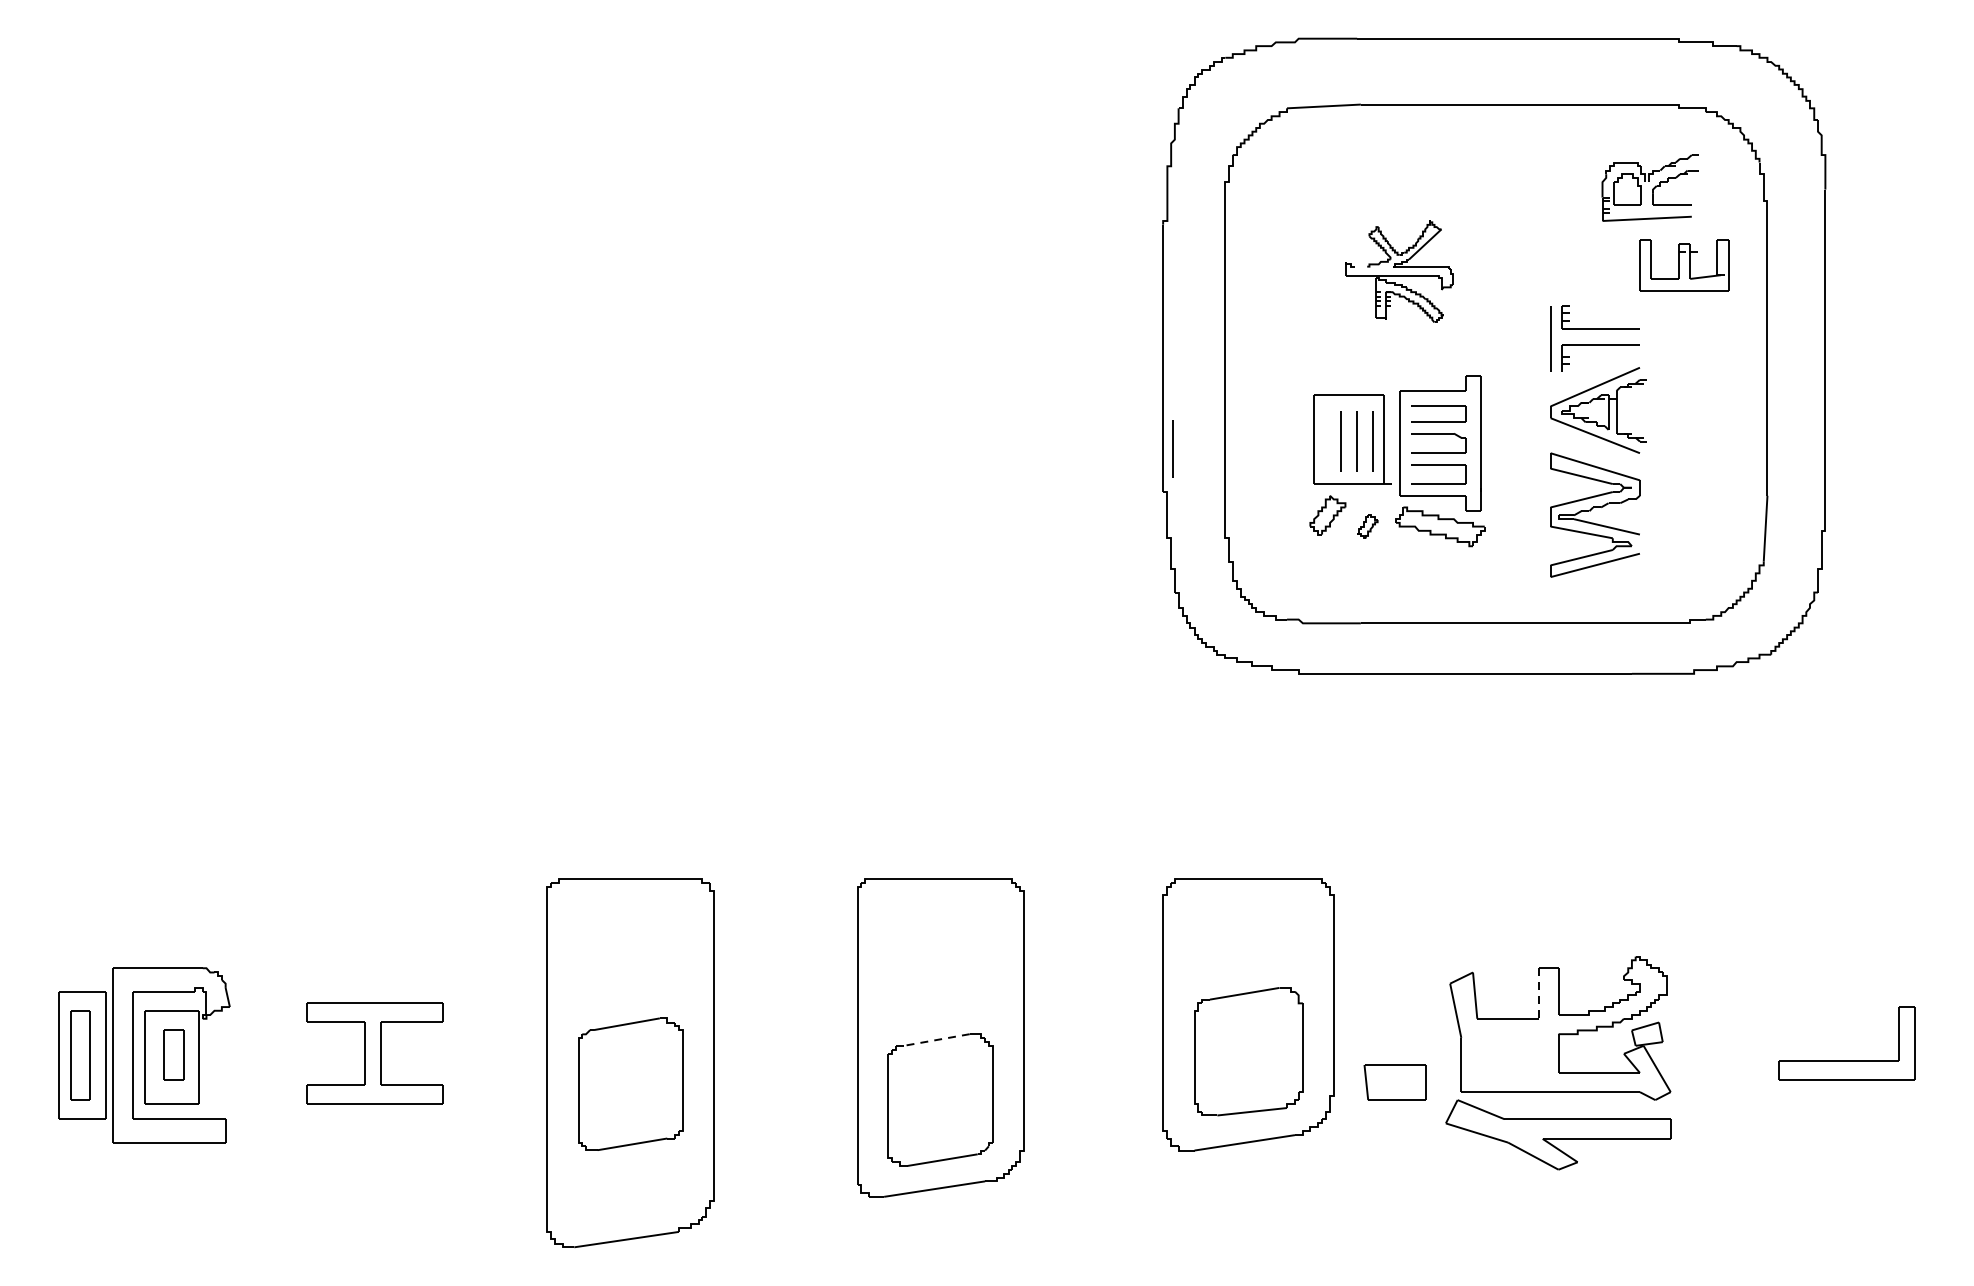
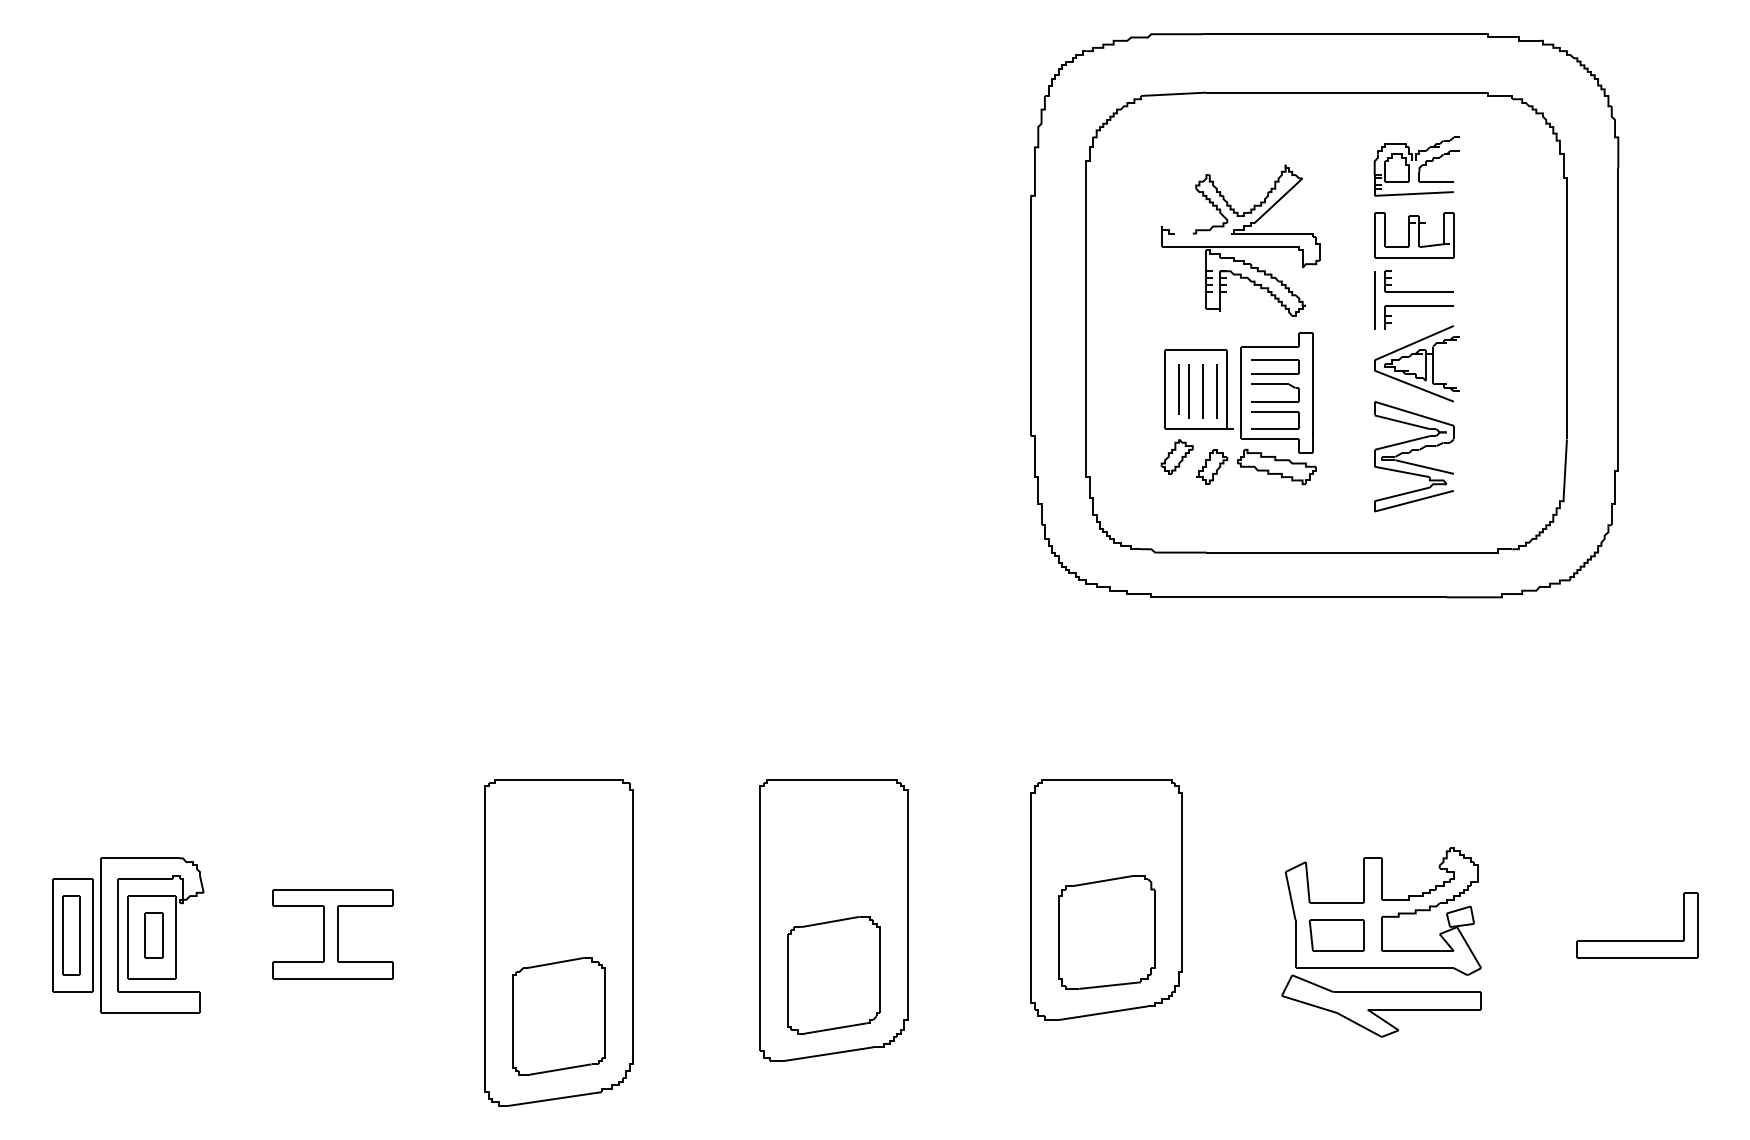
part: (1649, 187) -> (1416, 166), moved
part: (1684, 265) -> (1414, 235), moved
part: (1399, 271) -> (1240, 240), size x1.67
line: (1172, 448) -> (1178, 389), moved
part: (1367, 526) -> (1212, 466), size x1.67
line: (1539, 994) -> (1364, 881), dashed -> solid
line: (936, 1039) -> (830, 921), dashed -> solid
part: (1394, 1082) -> (1336, 935), moved
part: (630, 1084) -> (558, 1016), moved

